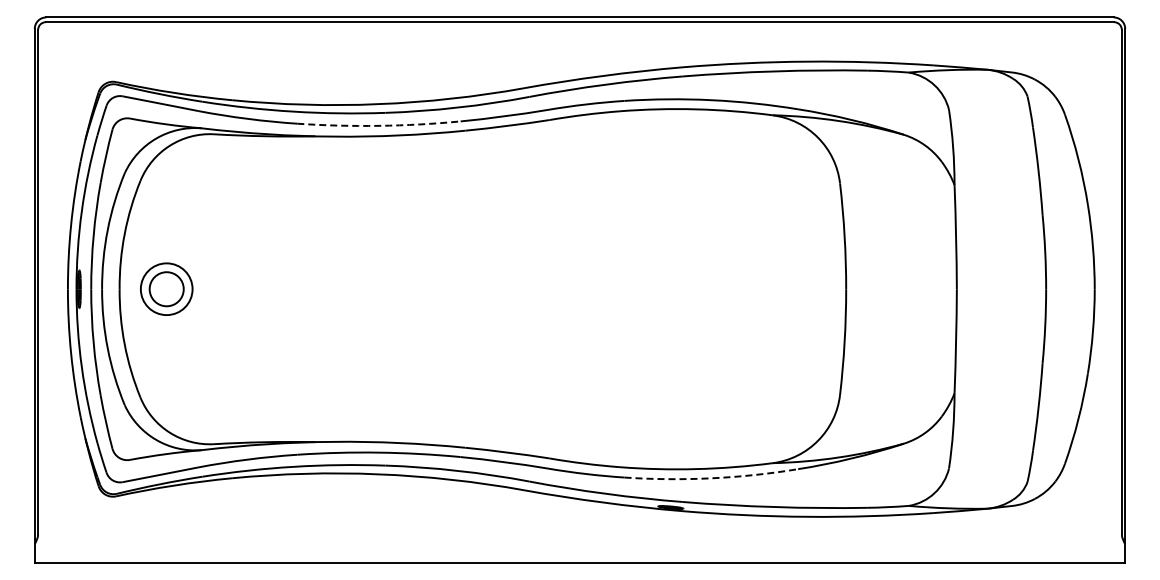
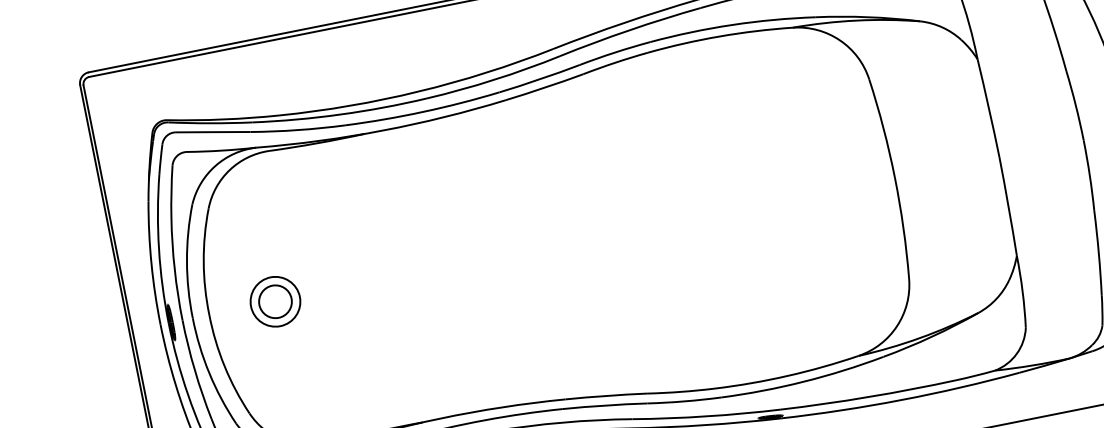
arc: (379, 125) -> (423, 111), dashed -> solid
part: (166, 288) -> (275, 301), moved
arc: (711, 478) -> (803, 381), dashed -> solid

